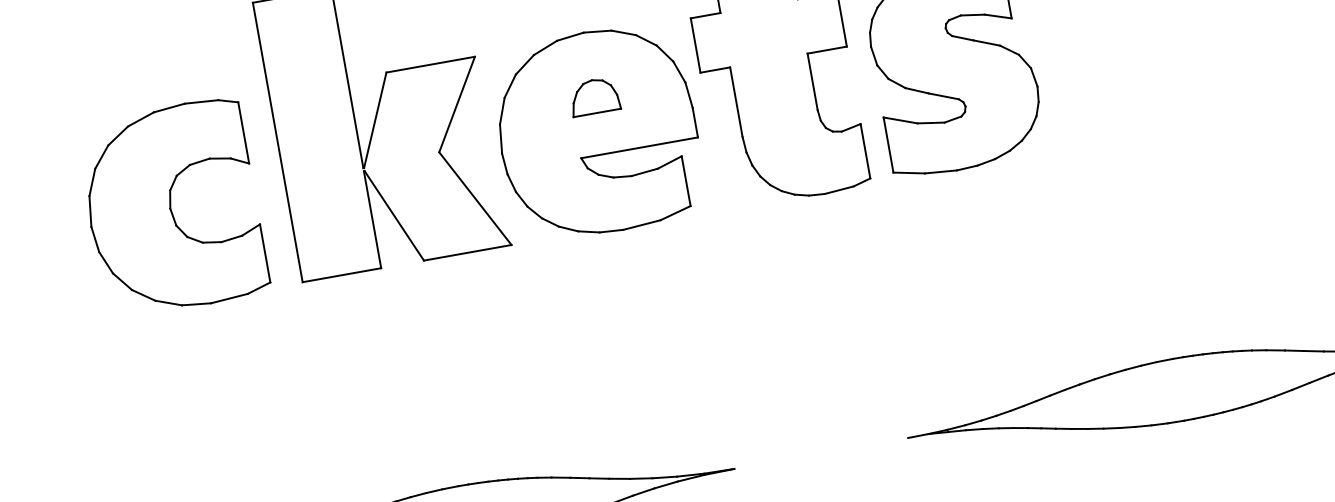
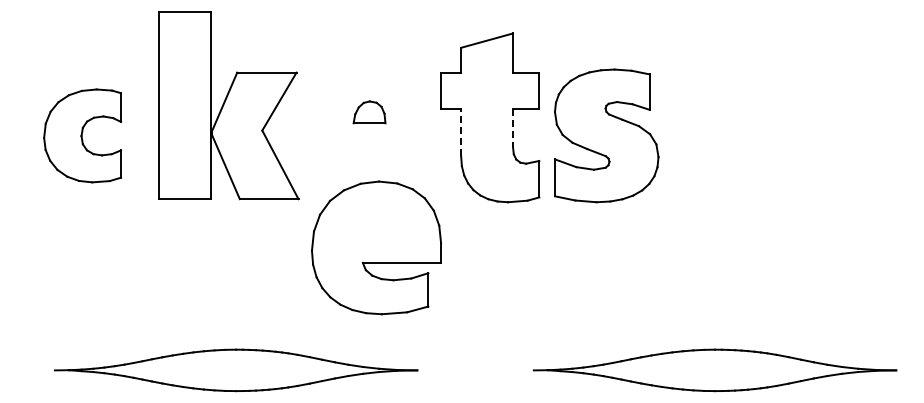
line: (812, 82) -> (512, 128), solid -> dashed
line: (736, 100) -> (461, 131), solid -> dashed
part: (597, 131) -> (376, 247), moved
part: (172, 207) -> (82, 135), size x0.7

